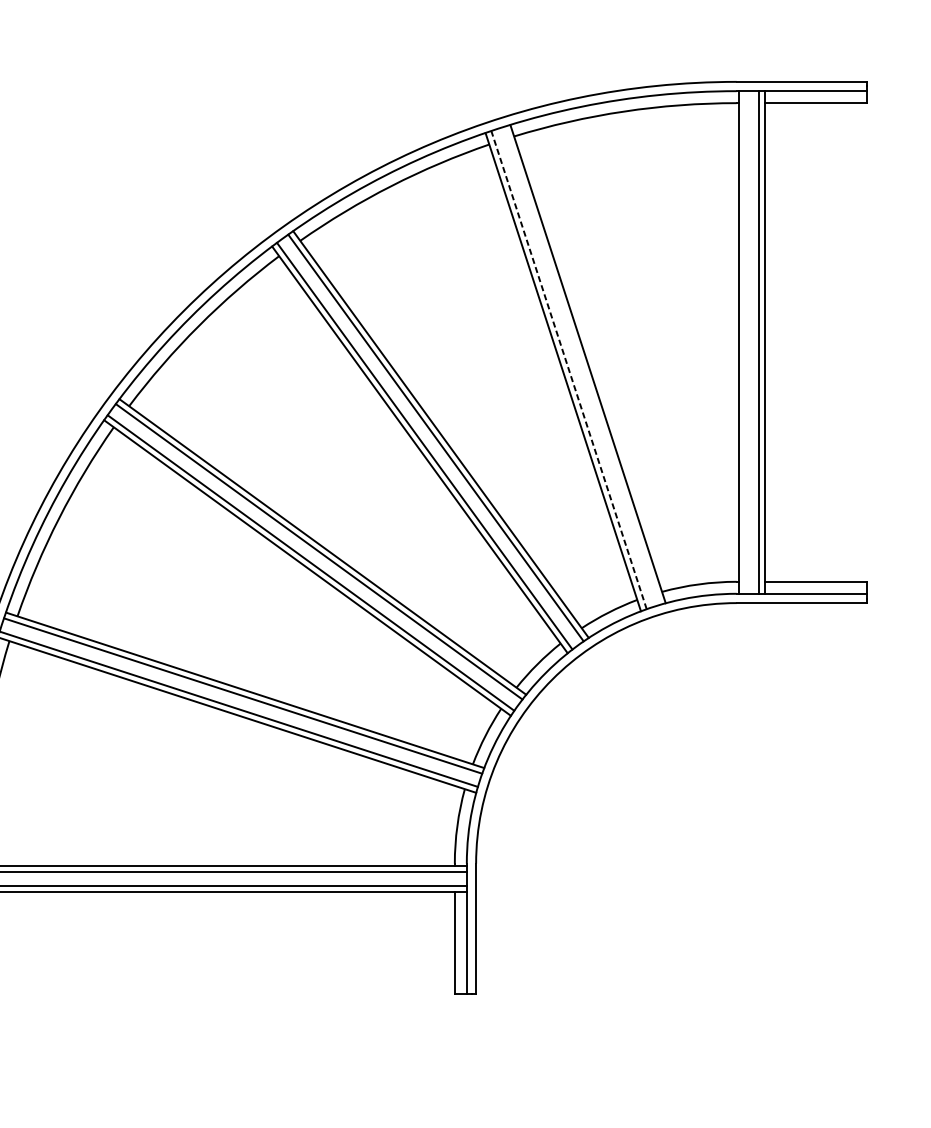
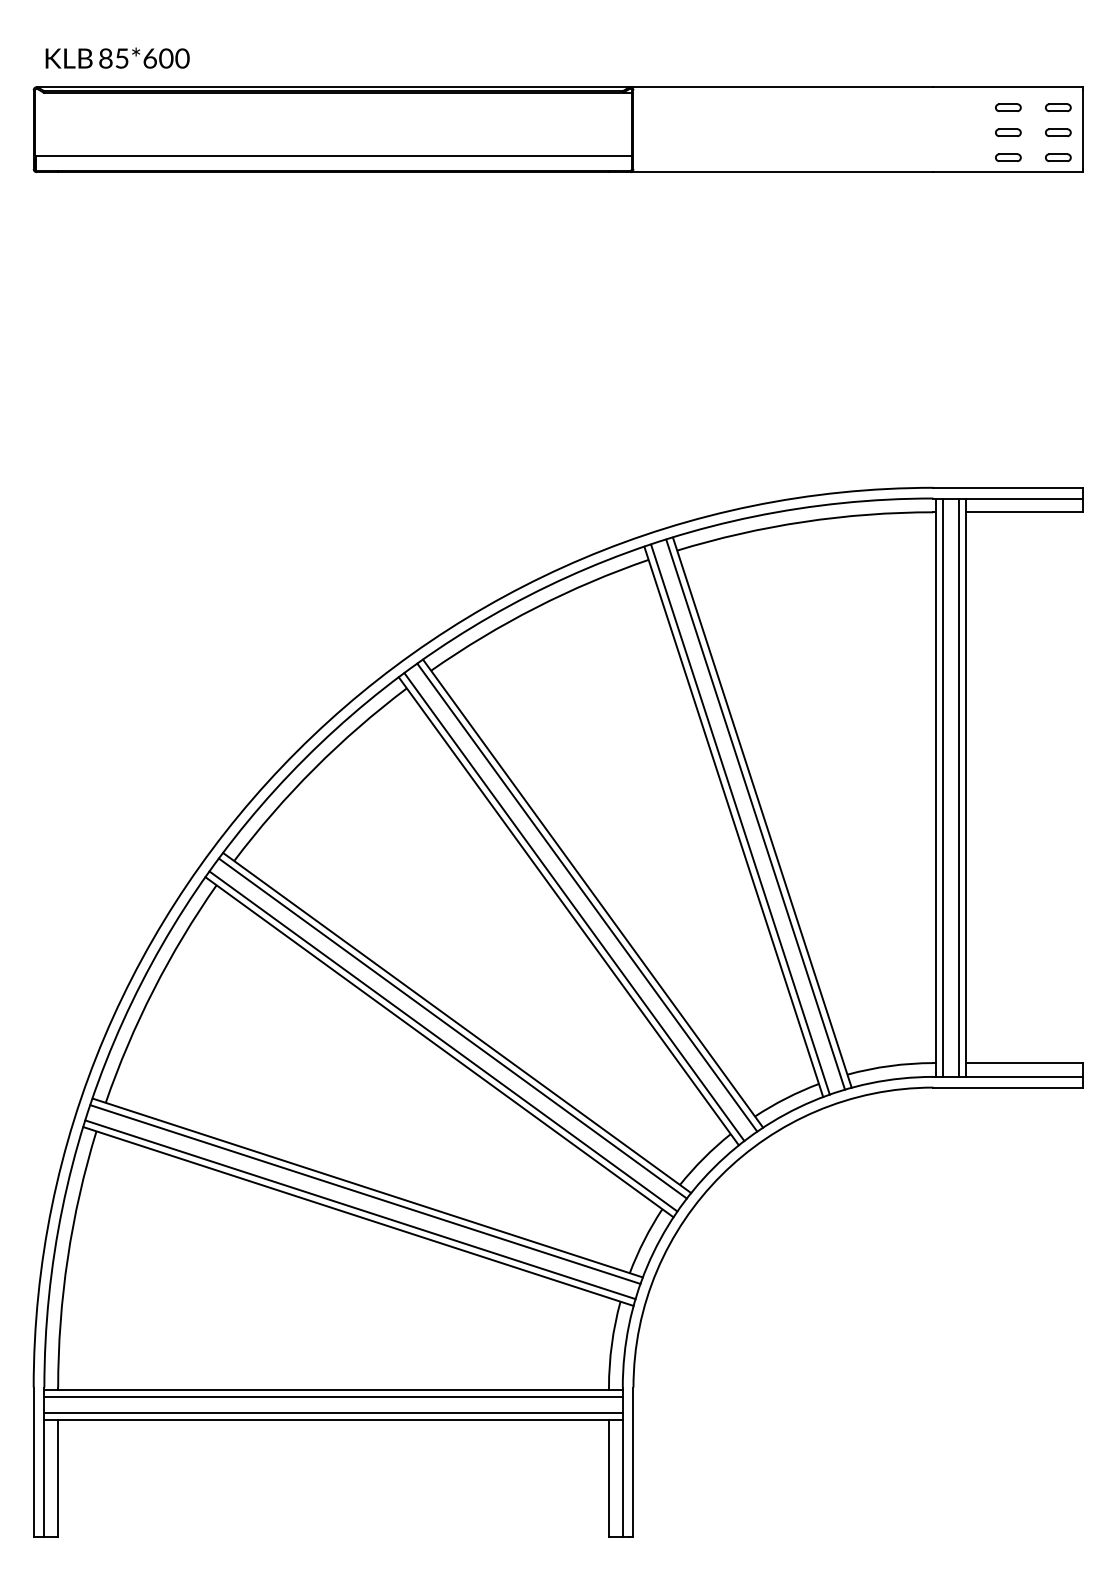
line: (745, 342) -> (943, 787), added
line: (582, 365) -> (755, 814), added
line: (569, 370) -> (740, 819), dashed -> solid

